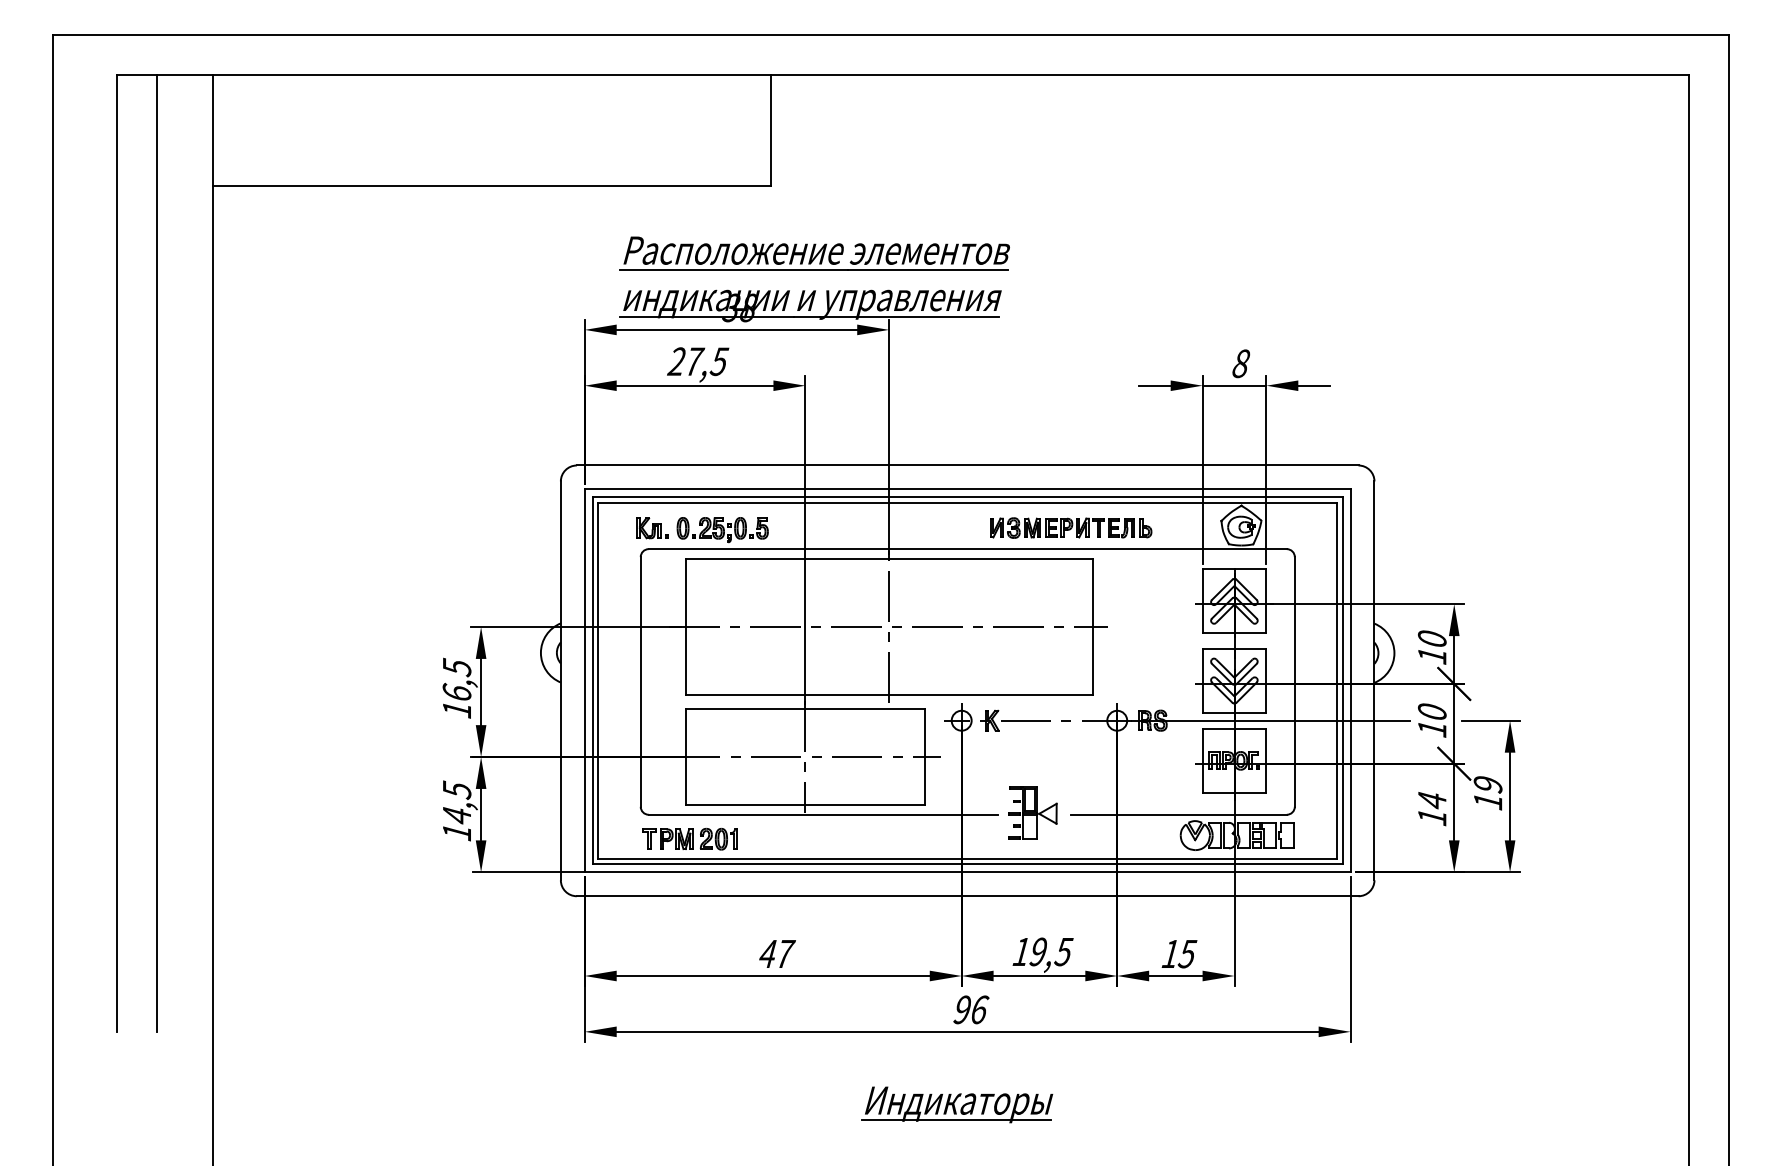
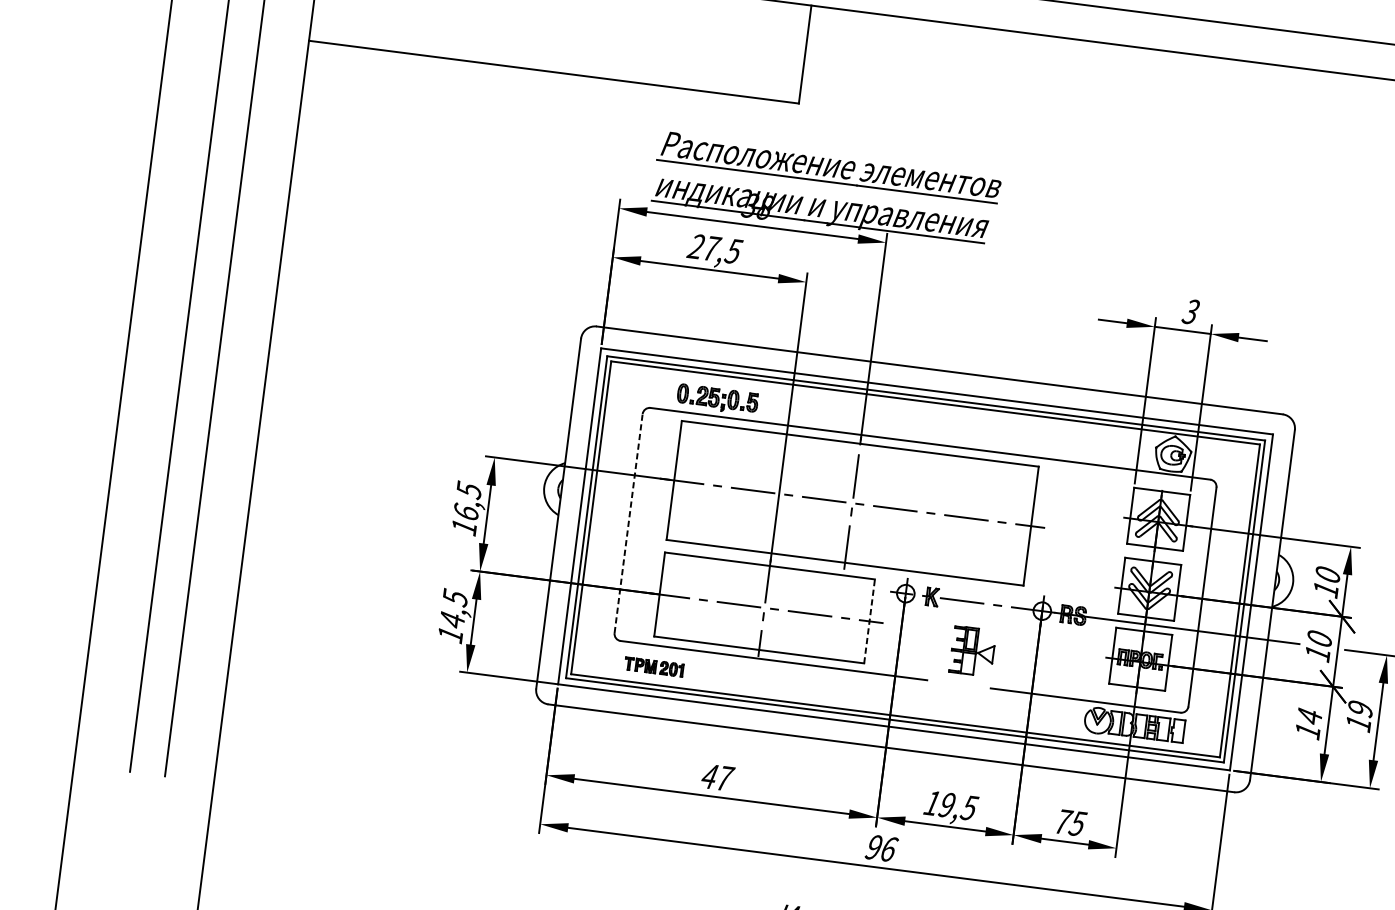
text: (1240, 363) -> (1190, 311), 8 -> 3
part: (1071, 527) -> (1023, 436), removed
part: (652, 528) -> (656, 390), removed
line: (640, 681) -> (628, 523), solid -> dashed
line: (925, 757) -> (869, 621), solid -> dashed
part: (1032, 812) -> (972, 651), moved
part: (689, 838) -> (653, 666), size x0.7
text: (1171, 953) -> (1063, 821), 15 -> 75

